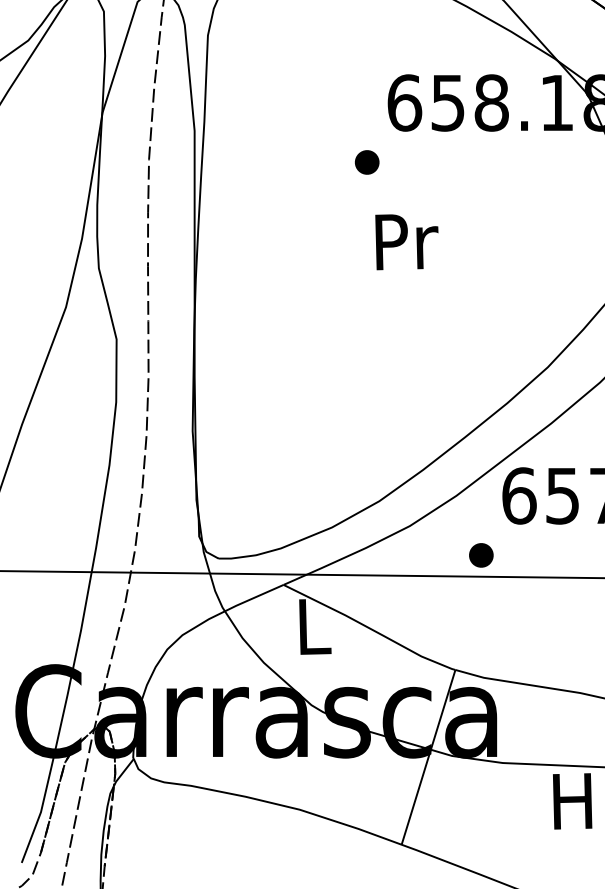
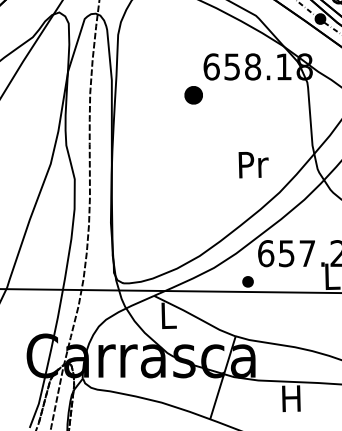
part: (366, 160) -> (193, 94), size x1.6
text: (406, 243) -> (253, 165), moved

